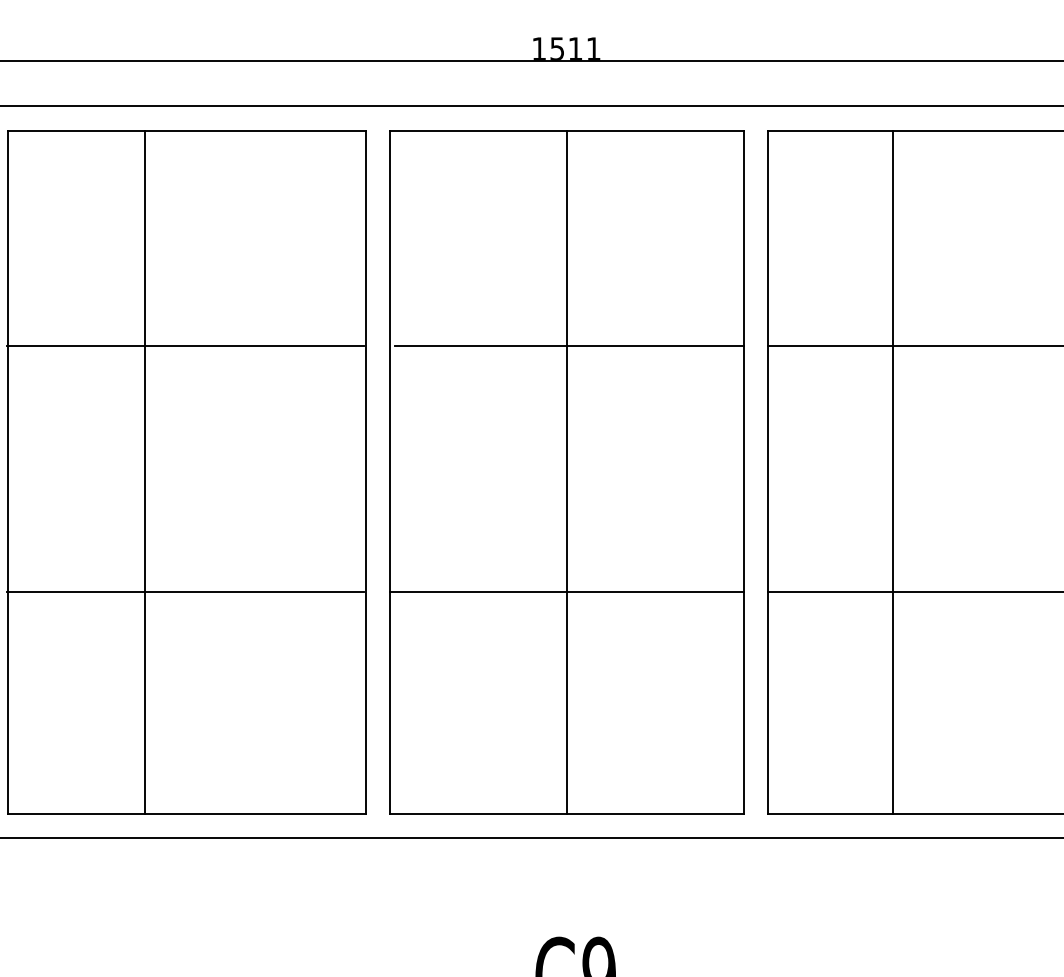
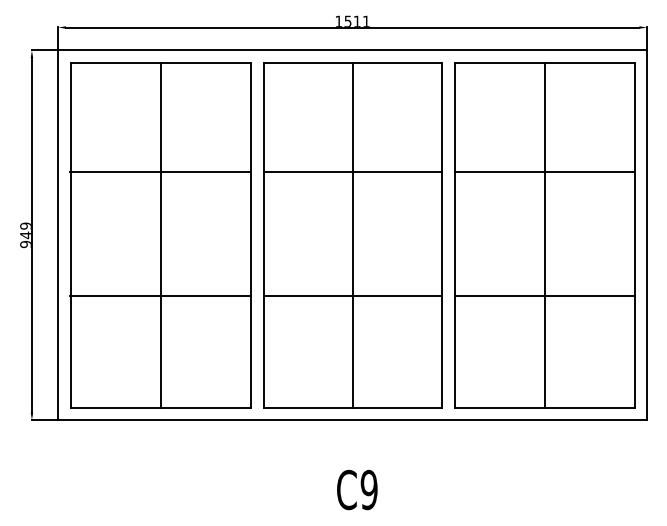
line: (146, 470) -> (161, 234), moved
line: (892, 470) -> (544, 234), moved

